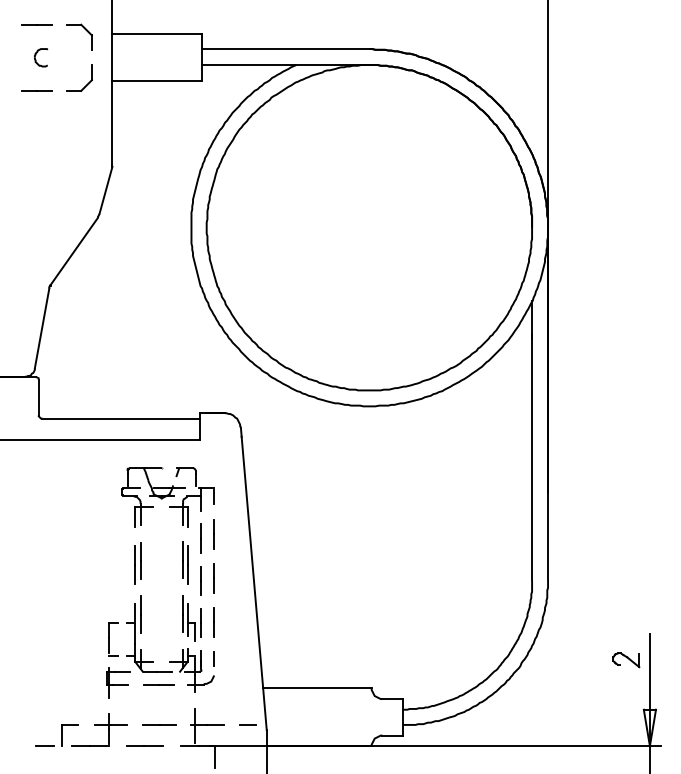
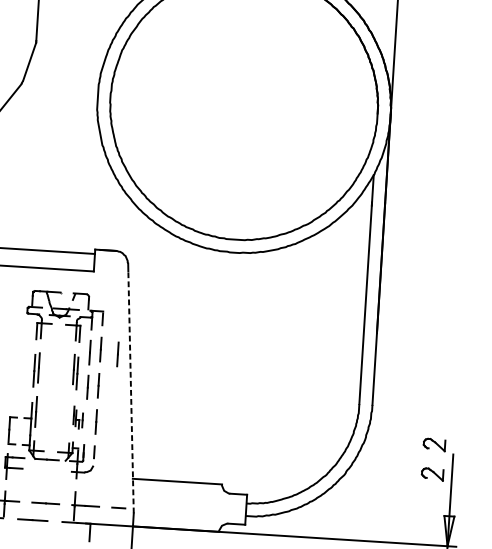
line: (234, 538) -> (117, 354), added
line: (254, 583) -> (131, 392), solid -> dashed
part: (191, 618) -> (77, 417), size x0.6
part: (626, 624) -> (434, 445), added
line: (158, 684) -> (47, 470), removed

